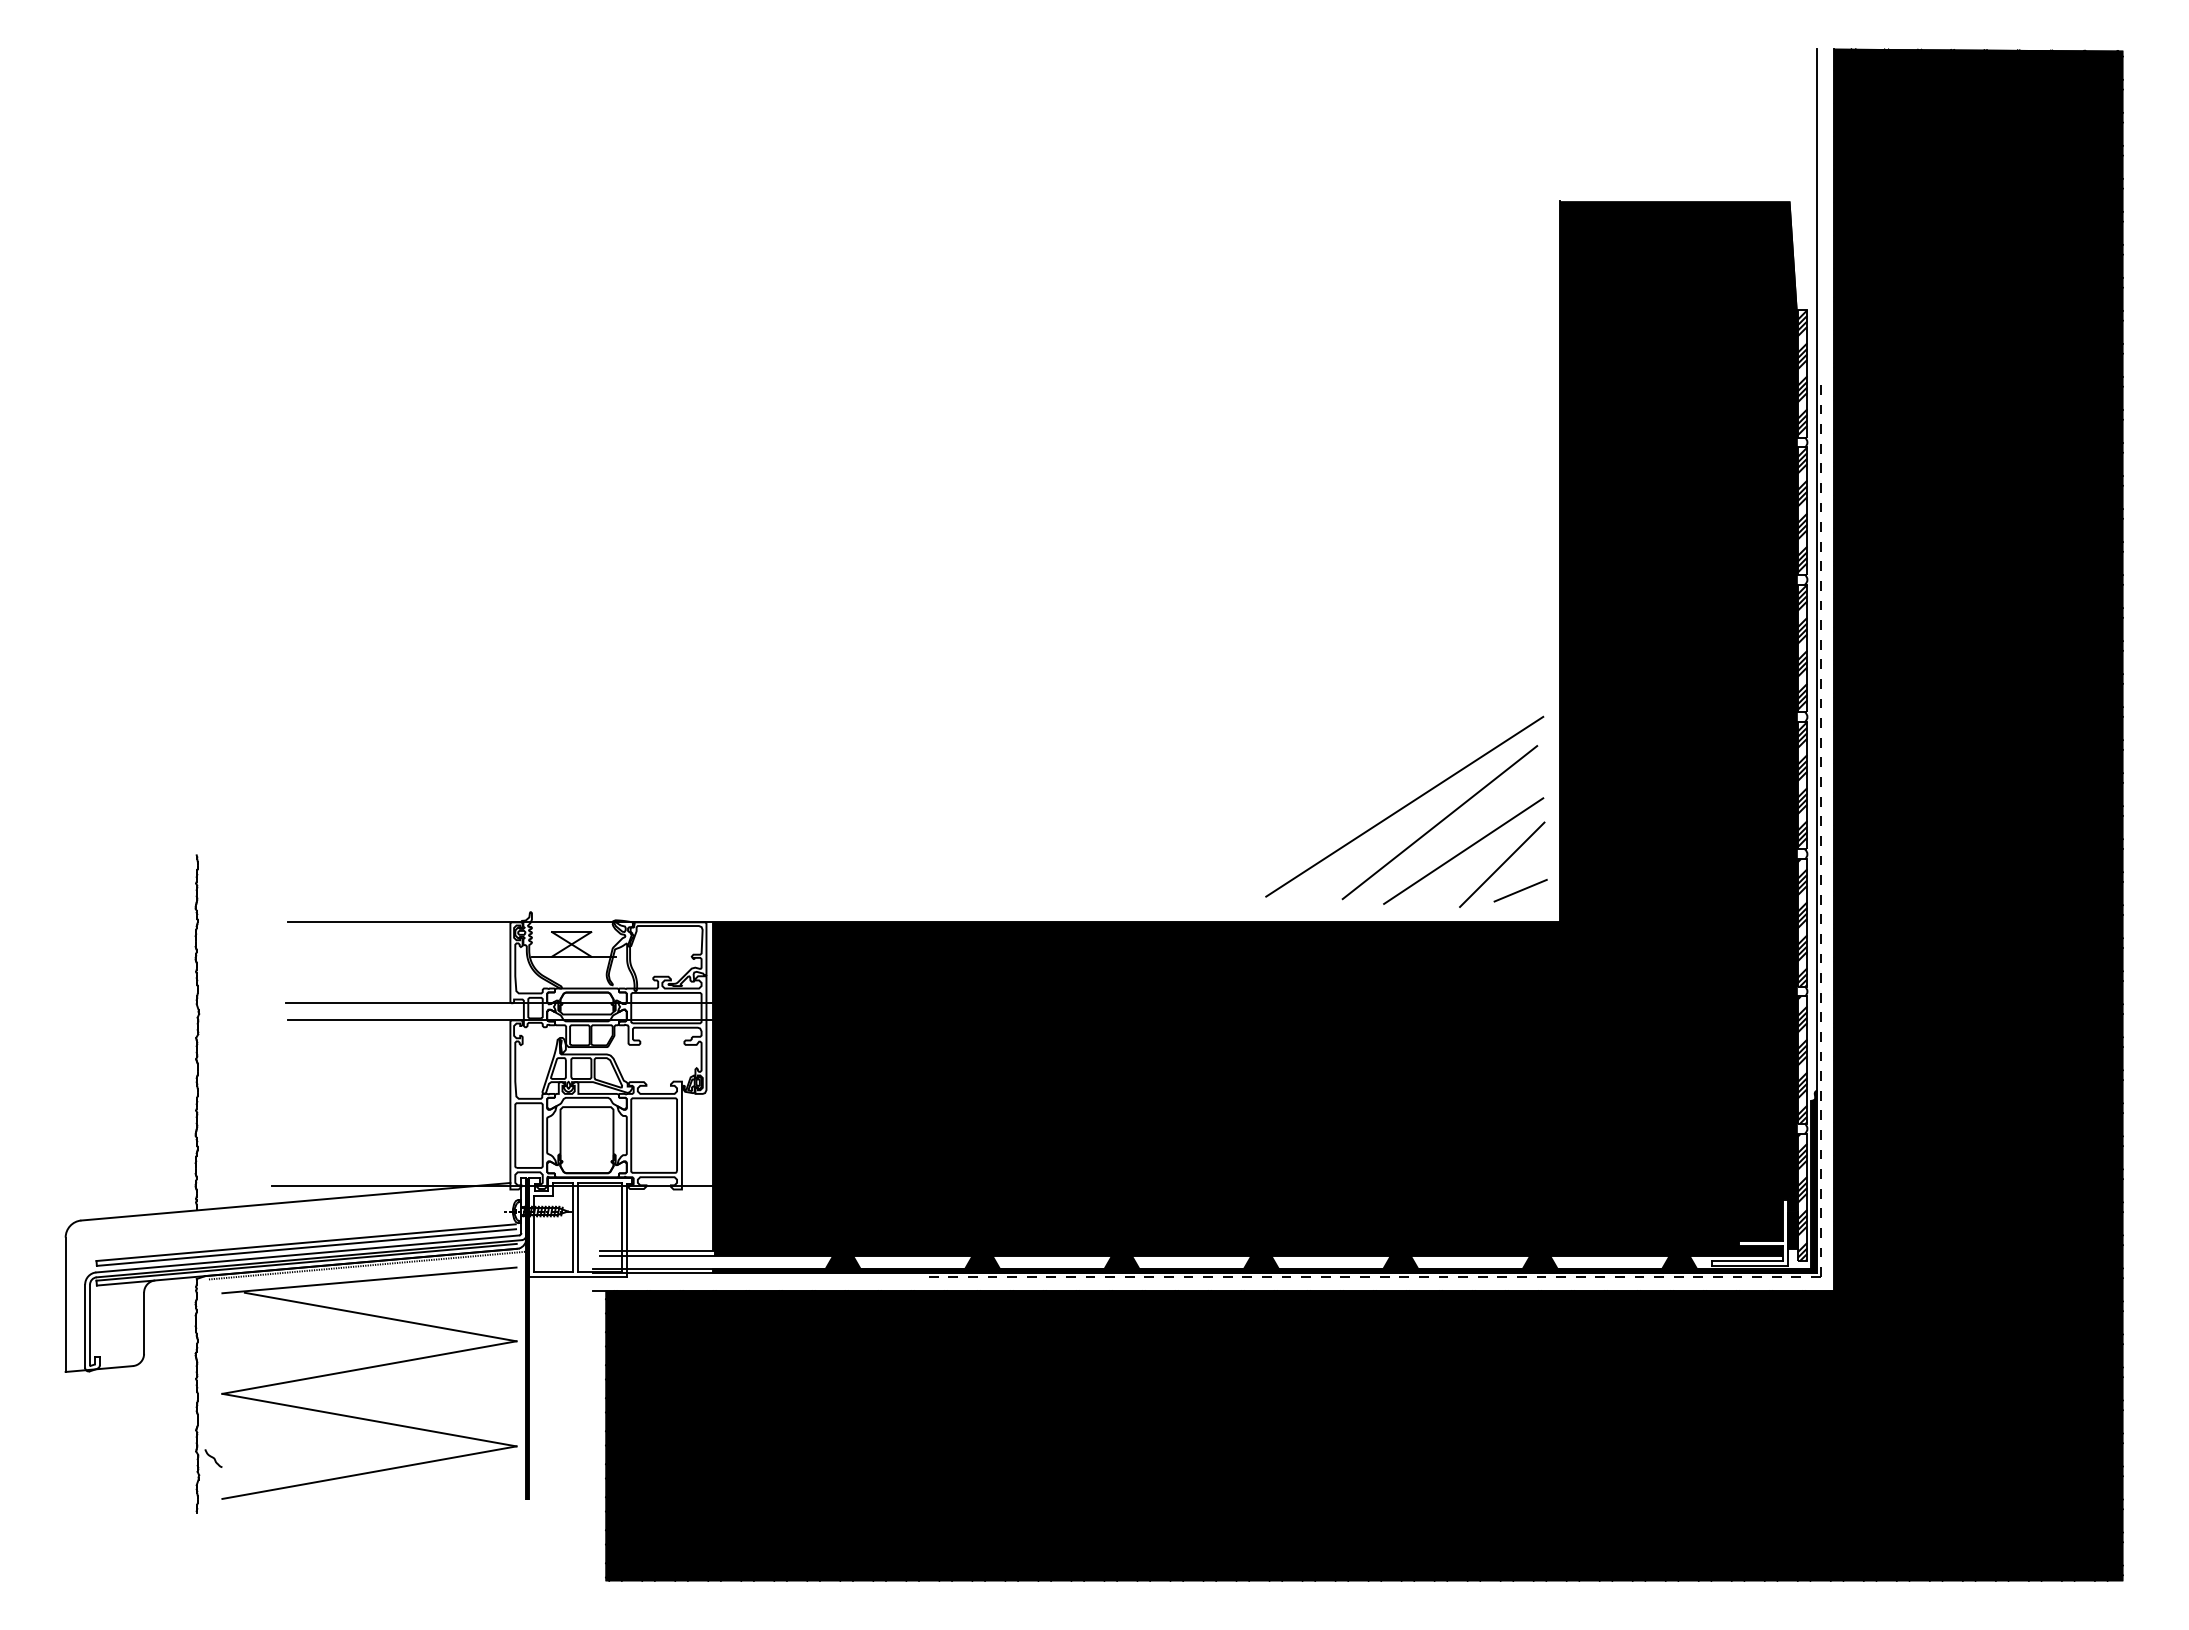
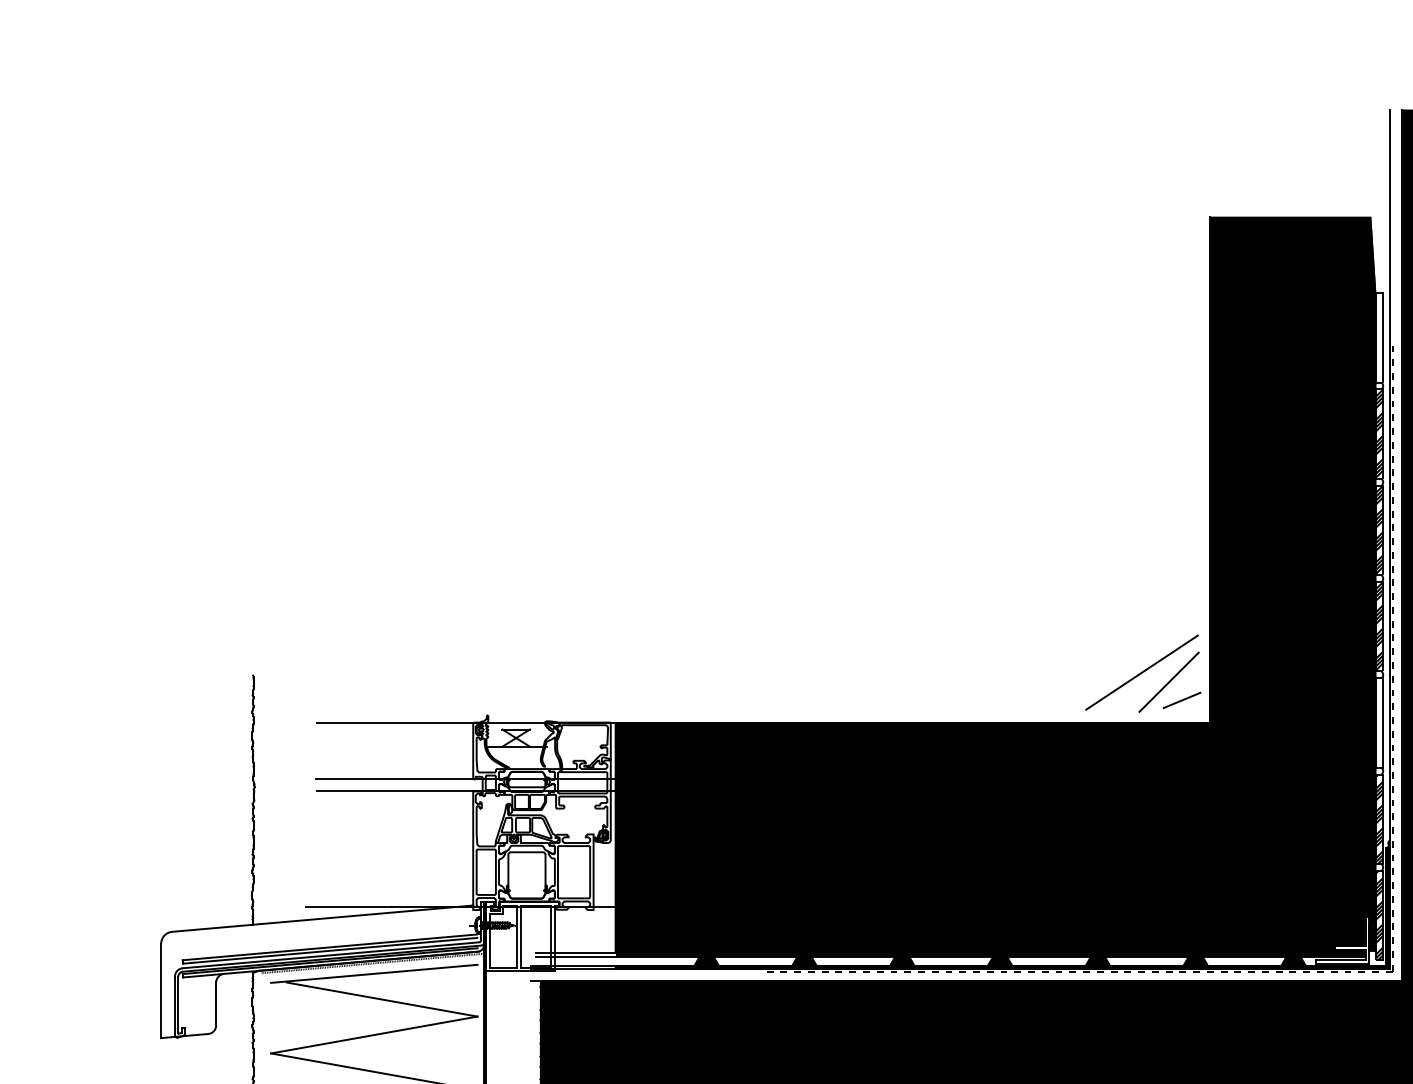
hatch: (1802, 372) -> (1379, 336), removed
line: (1404, 806) -> (1100, 641), removed
line: (1439, 822) -> (1125, 652), removed
hatch: (1802, 922) -> (1379, 722), removed

